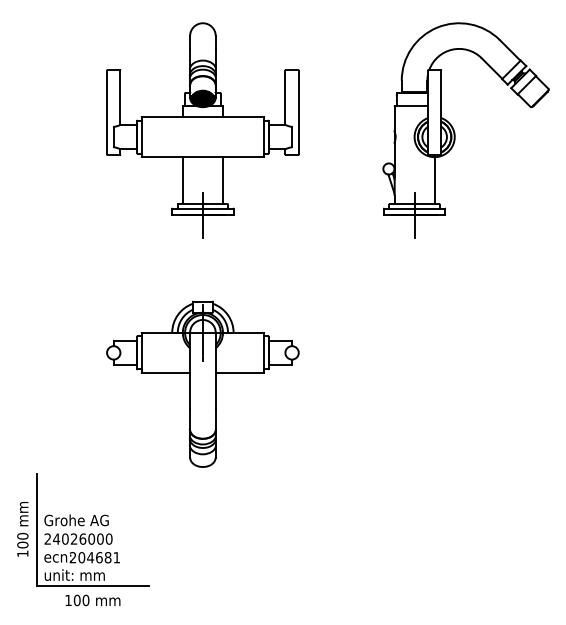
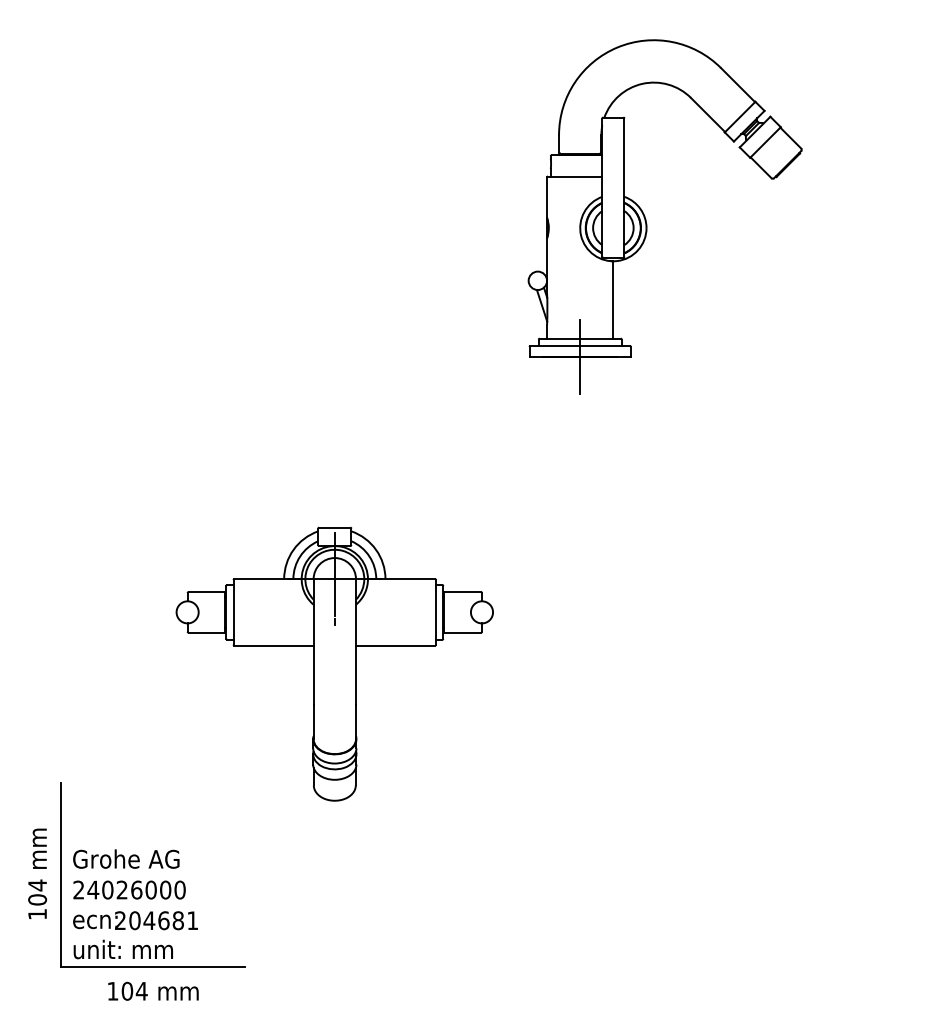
part: (202, 130) -> (334, 215), removed
part: (455, 132) -> (647, 220), moved
part: (202, 383) -> (334, 662), moved
text: (22, 535) -> (37, 884), 100 -> 104
text: (85, 600) -> (141, 991), 100 -> 104

